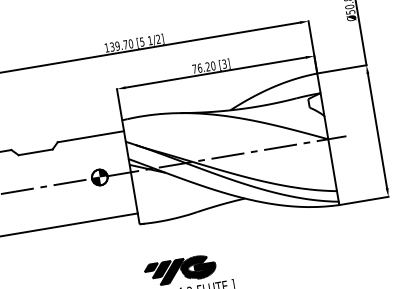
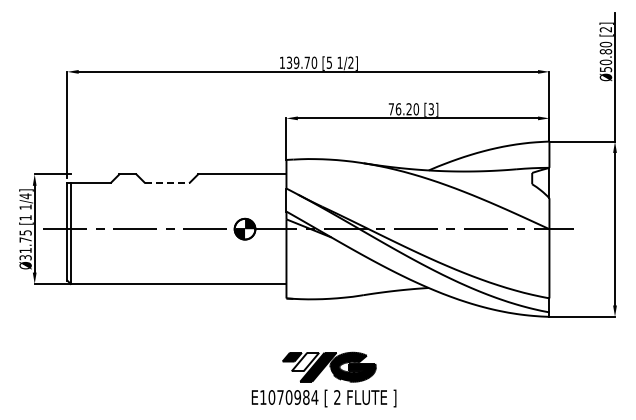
line: (35, 152) -> (167, 182), solid -> dashed
fill: (161, 269) -> (305, 361), removed

